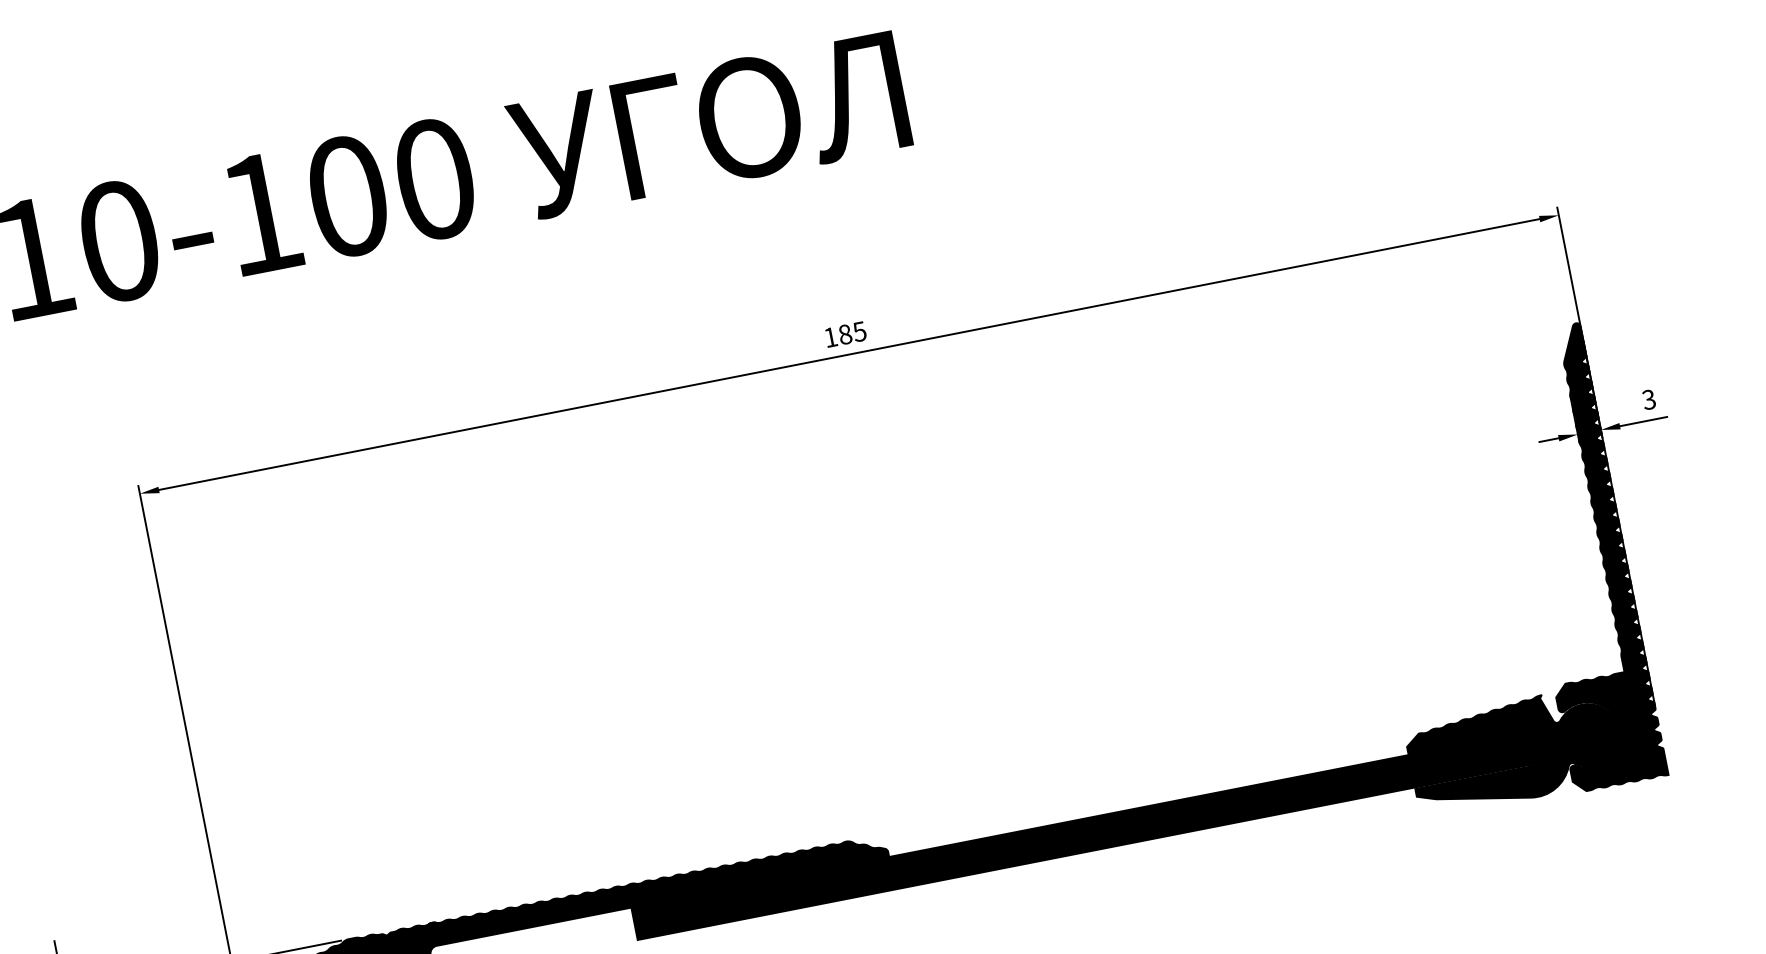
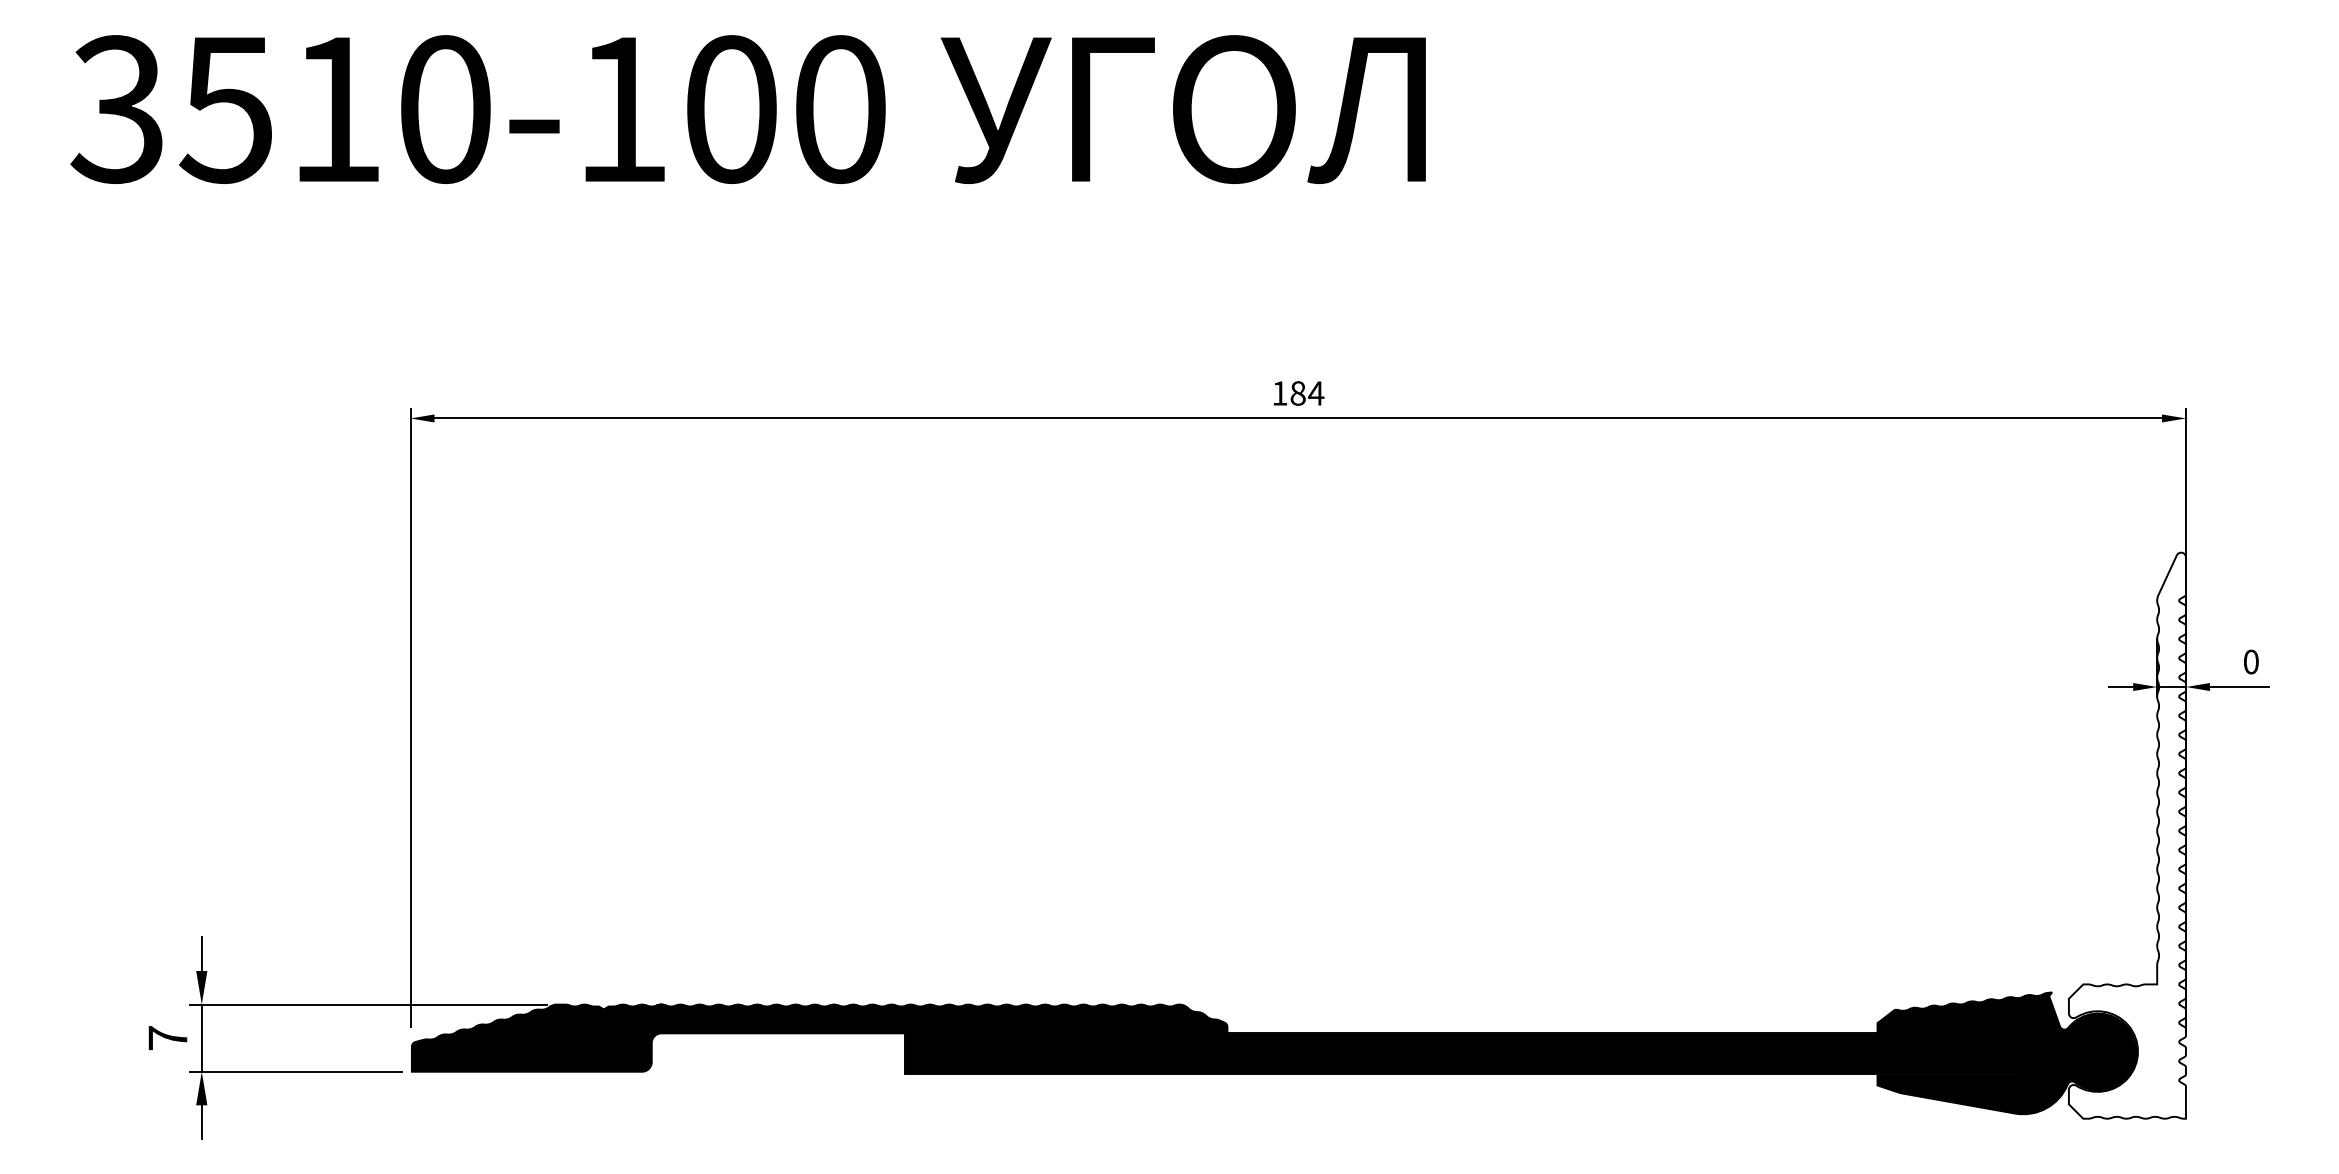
text: (860, 331) -> (1316, 393), 185 -> 184
text: (1648, 399) -> (2250, 661), 3 -> 0
fill: (1576, 557) -> (2126, 835), removed

